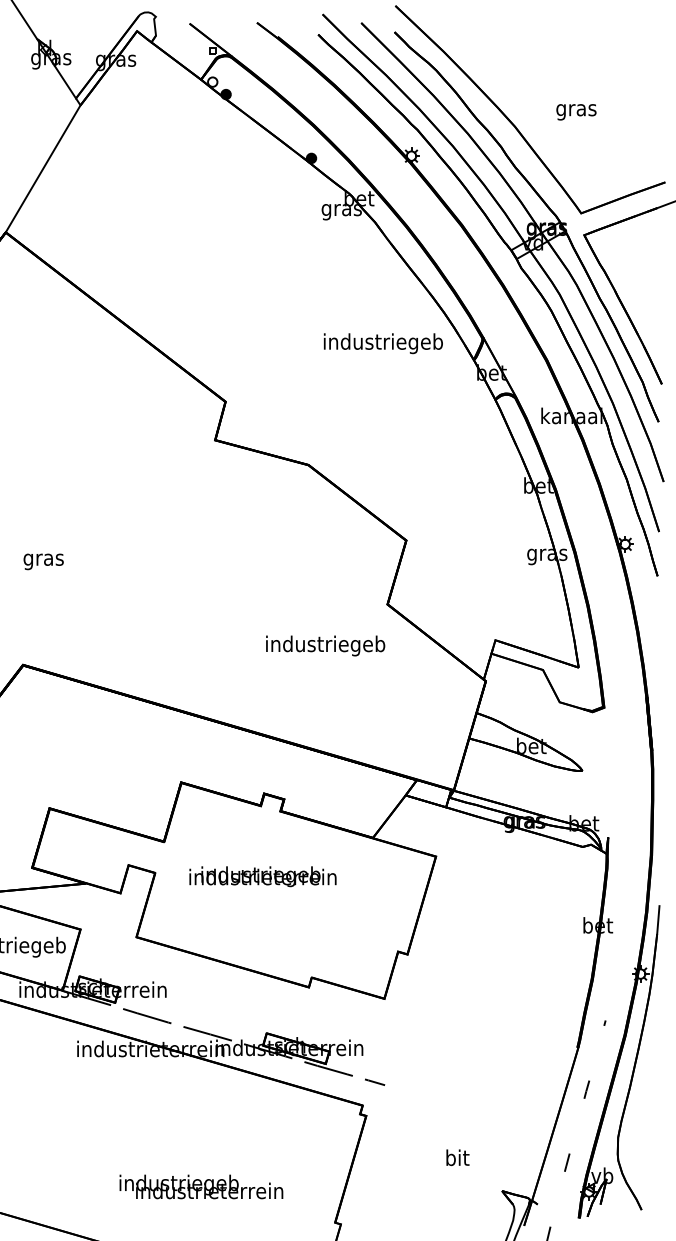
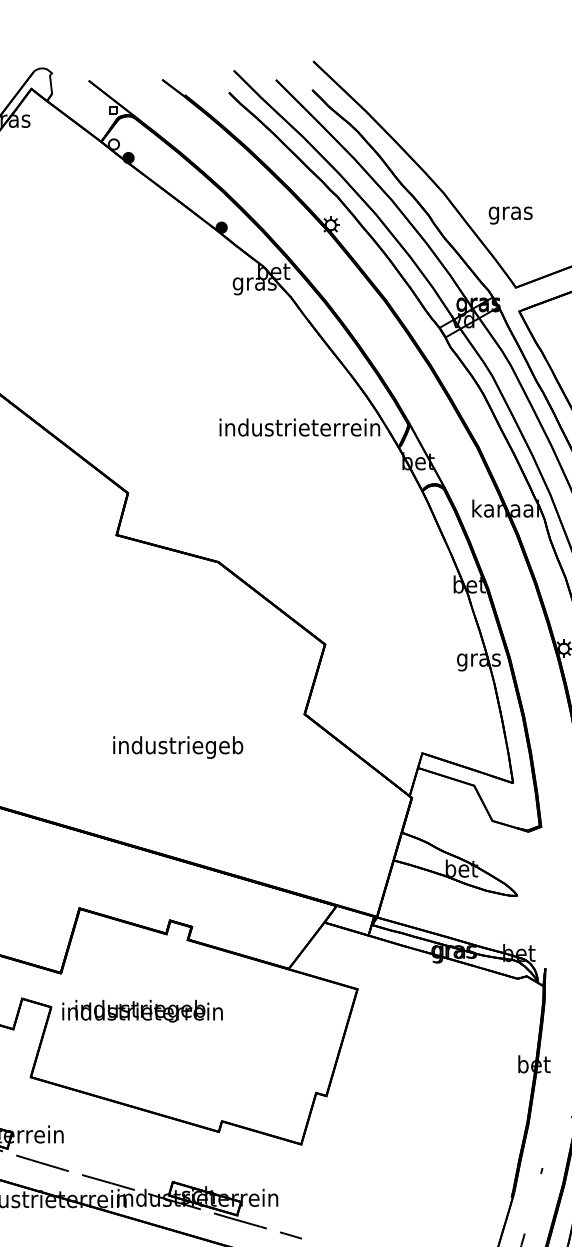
text: (576, 112) -> (510, 215), moved
text: (382, 343) -> (299, 429), industriegeb -> industrieterrein
text: (325, 645) -> (178, 747), moved
text: (262, 876) -> (142, 1010), moved

